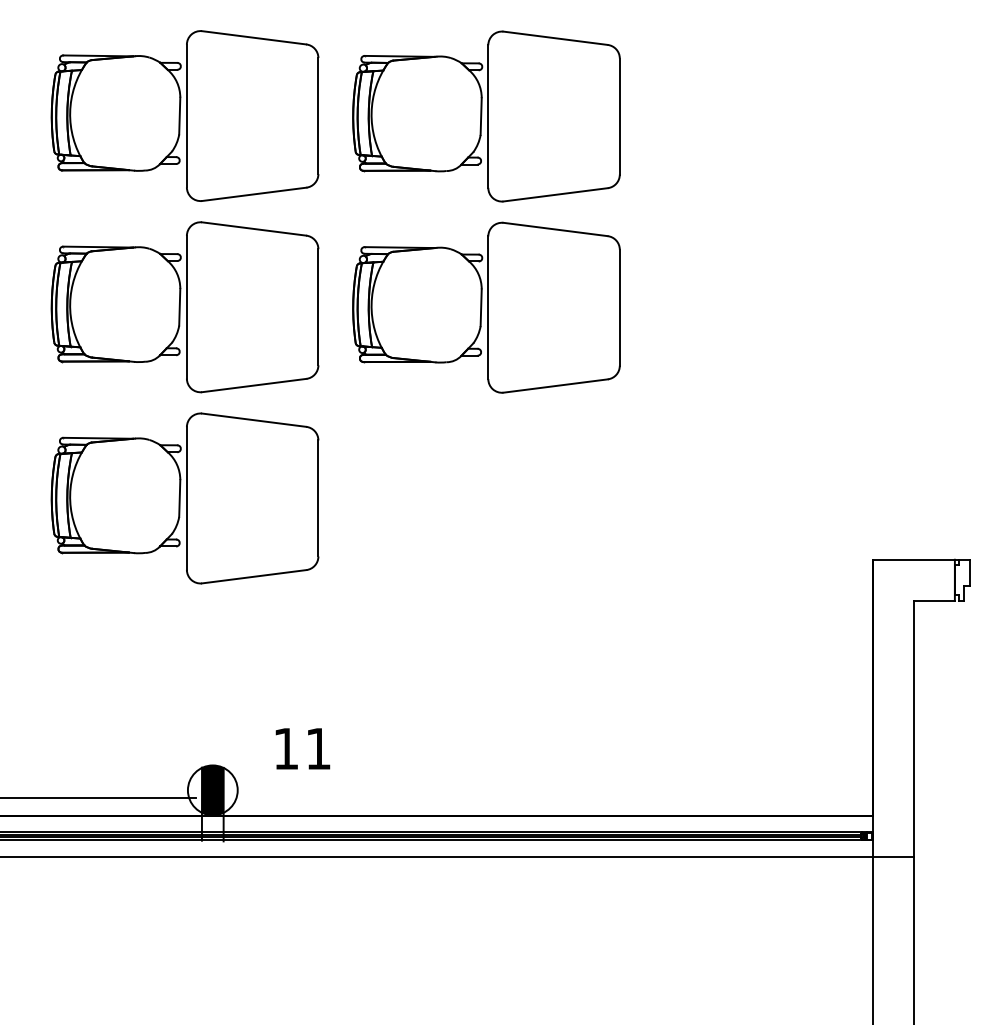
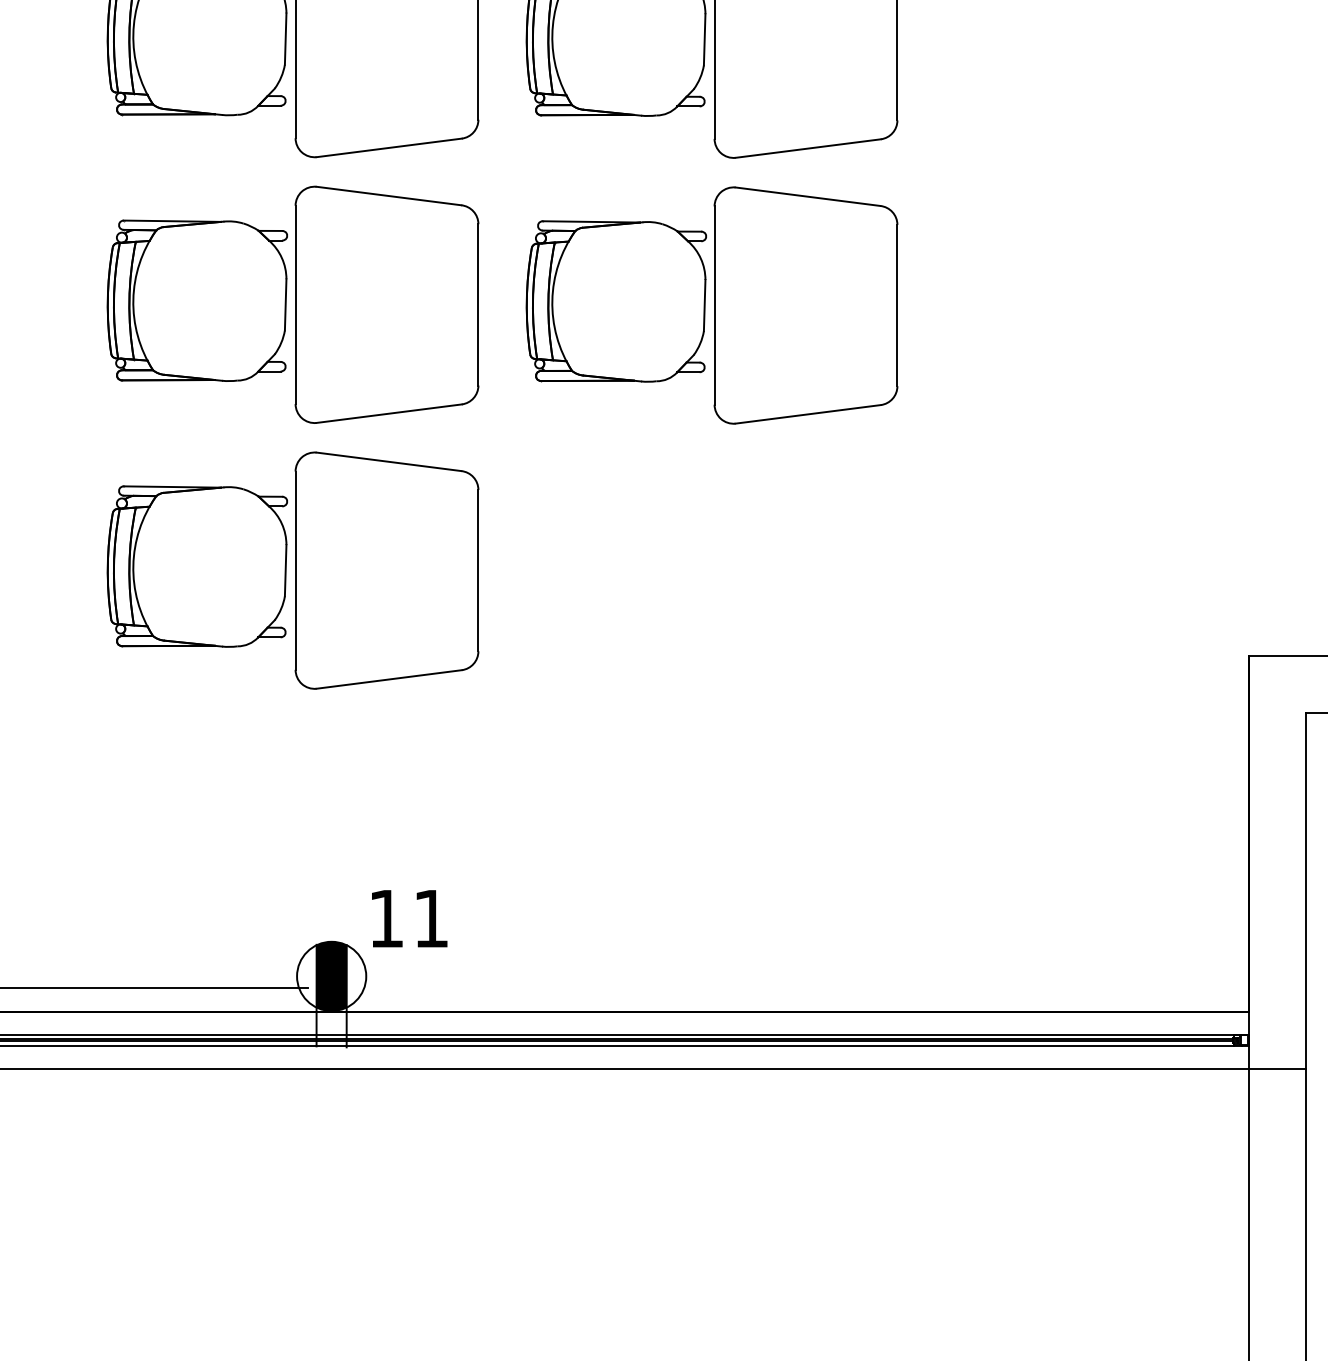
text: (302, 748) -> (409, 918), moved

